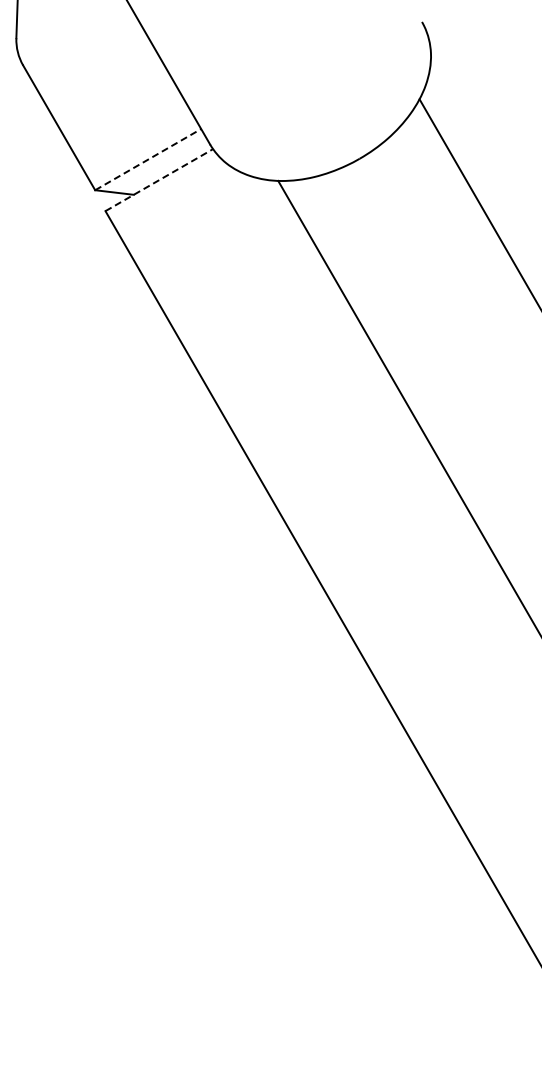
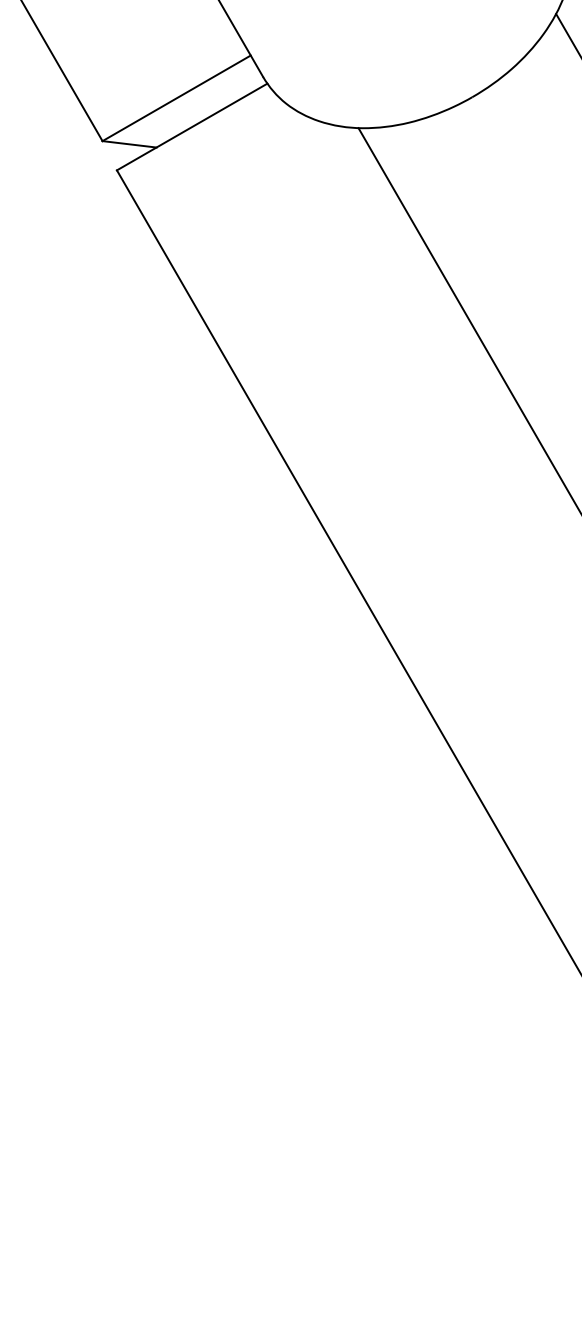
line: (148, 159) -> (177, 98), dashed -> solid
line: (159, 179) -> (192, 126), dashed -> solid

